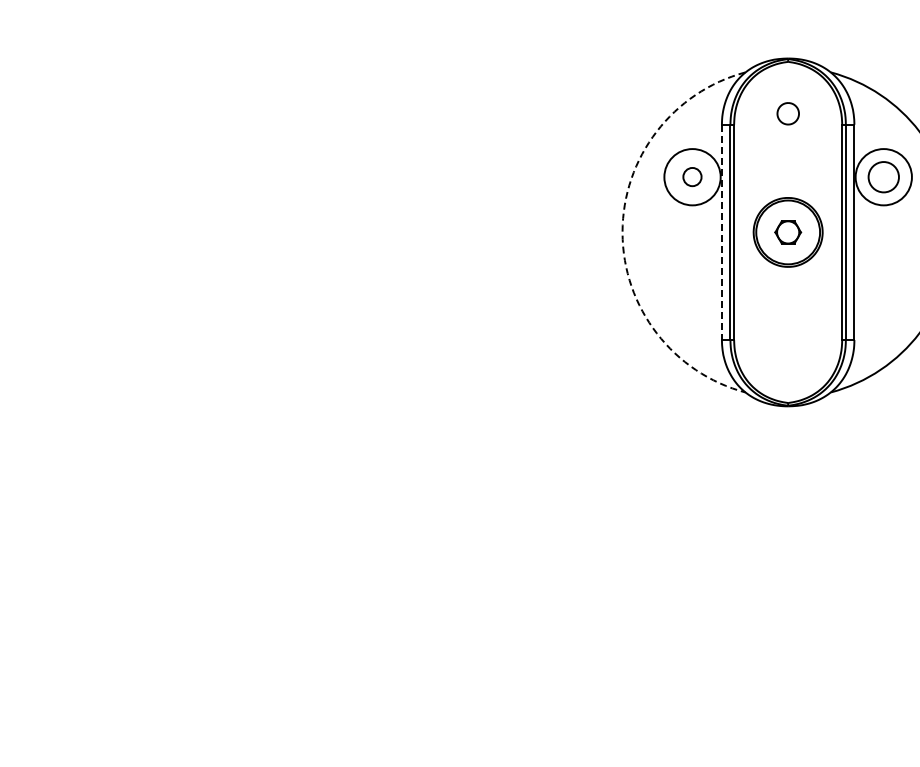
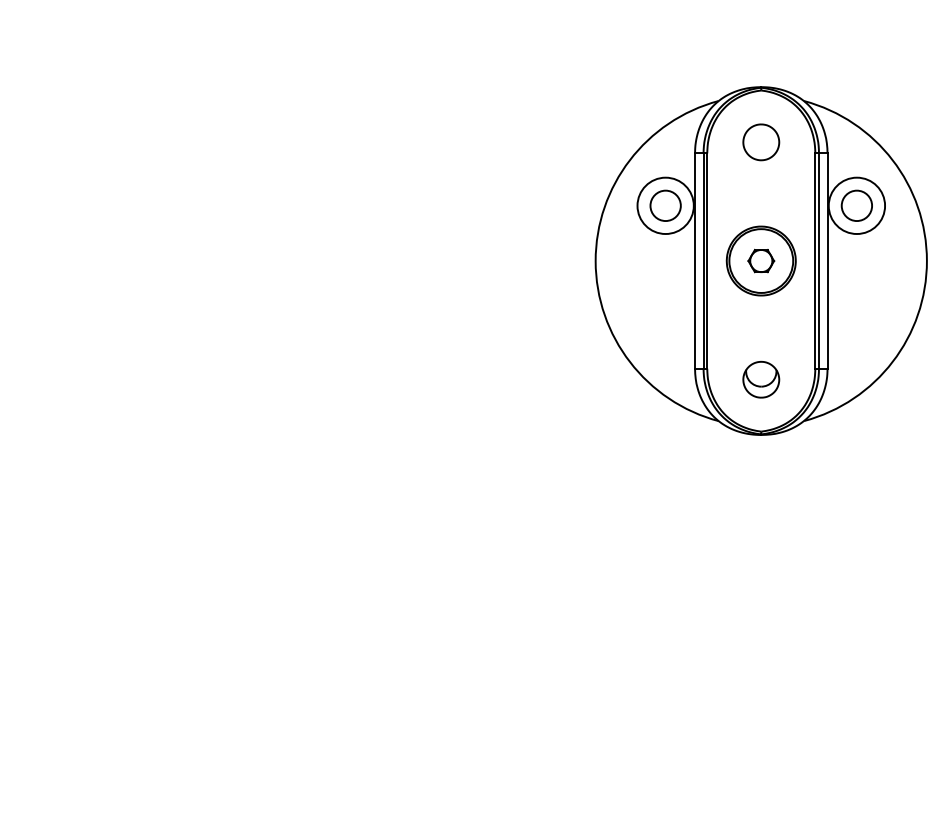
part: (788, 113) -> (761, 142), size x1.67
circle: (692, 176) -> (665, 205), size x1.67
arc: (622, 232) -> (595, 261), dashed -> solid
line: (722, 232) -> (695, 261), dashed -> solid
part: (788, 350) -> (761, 379), added

